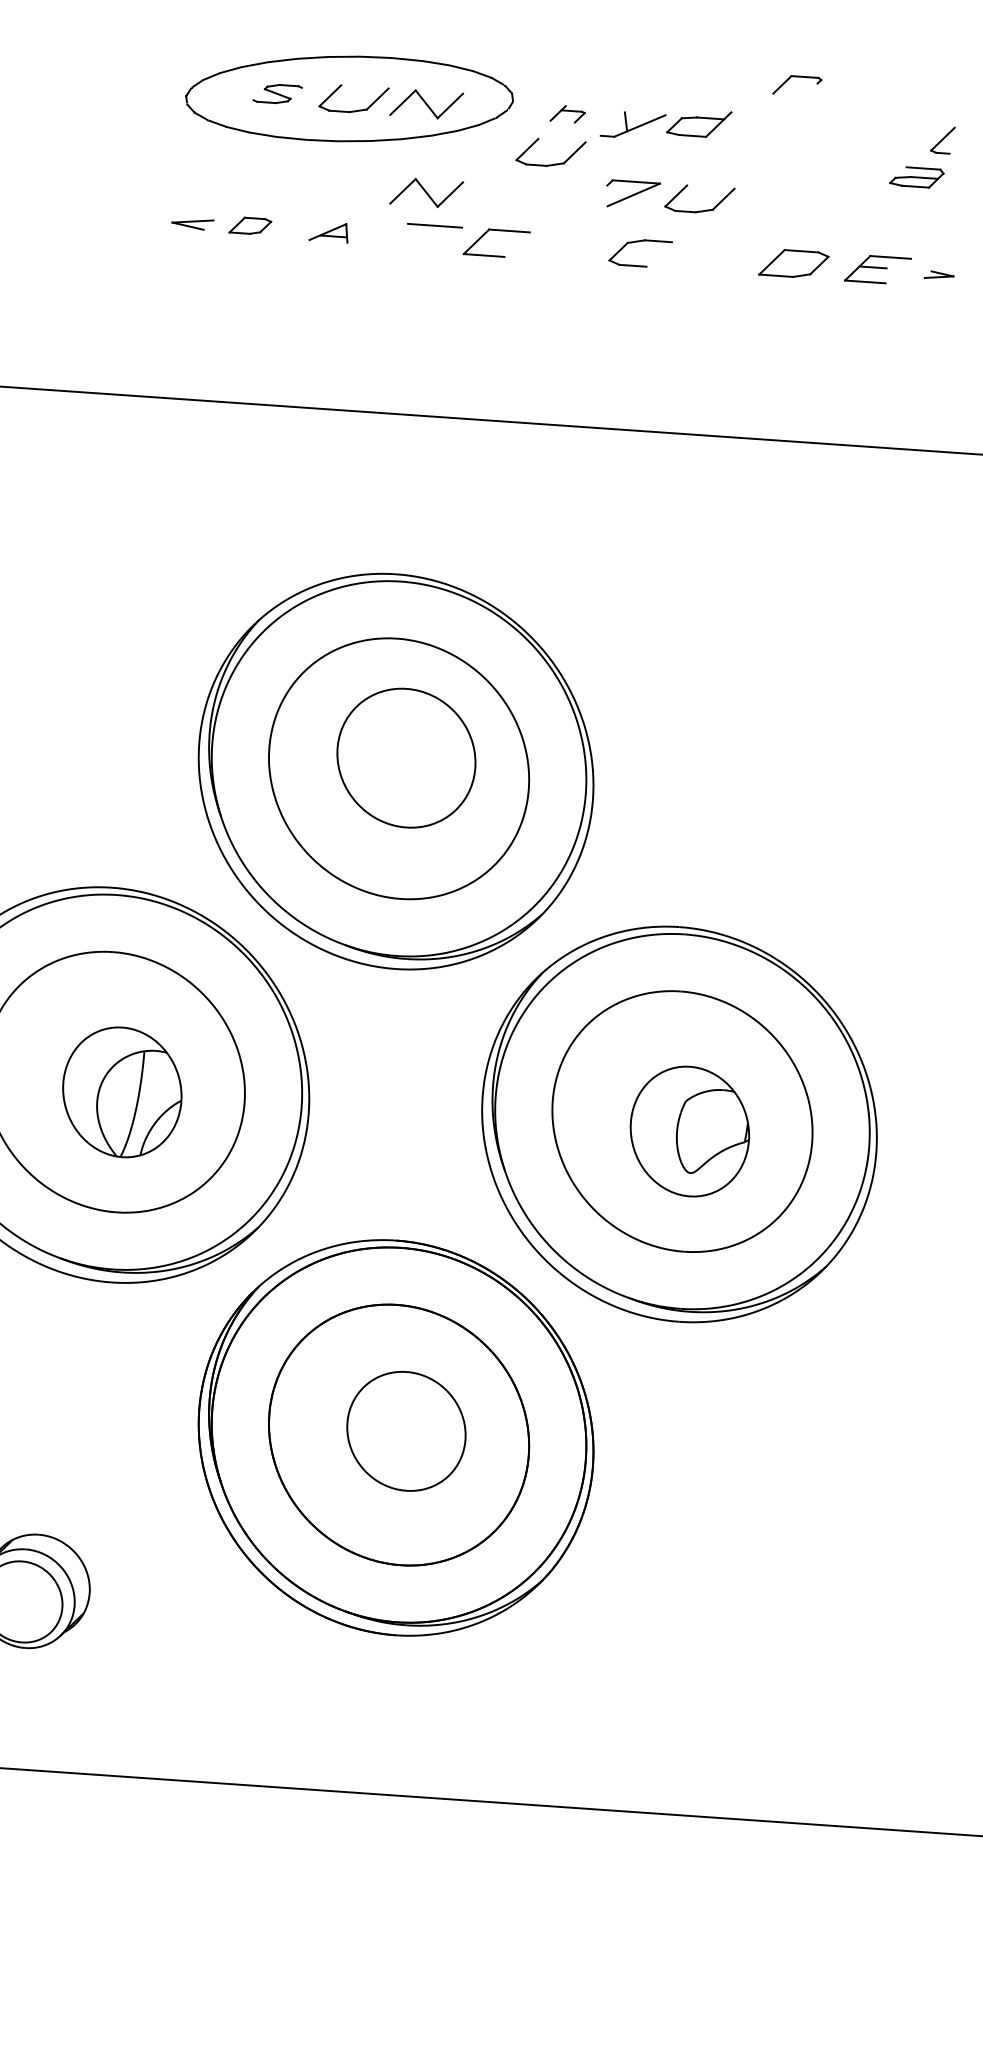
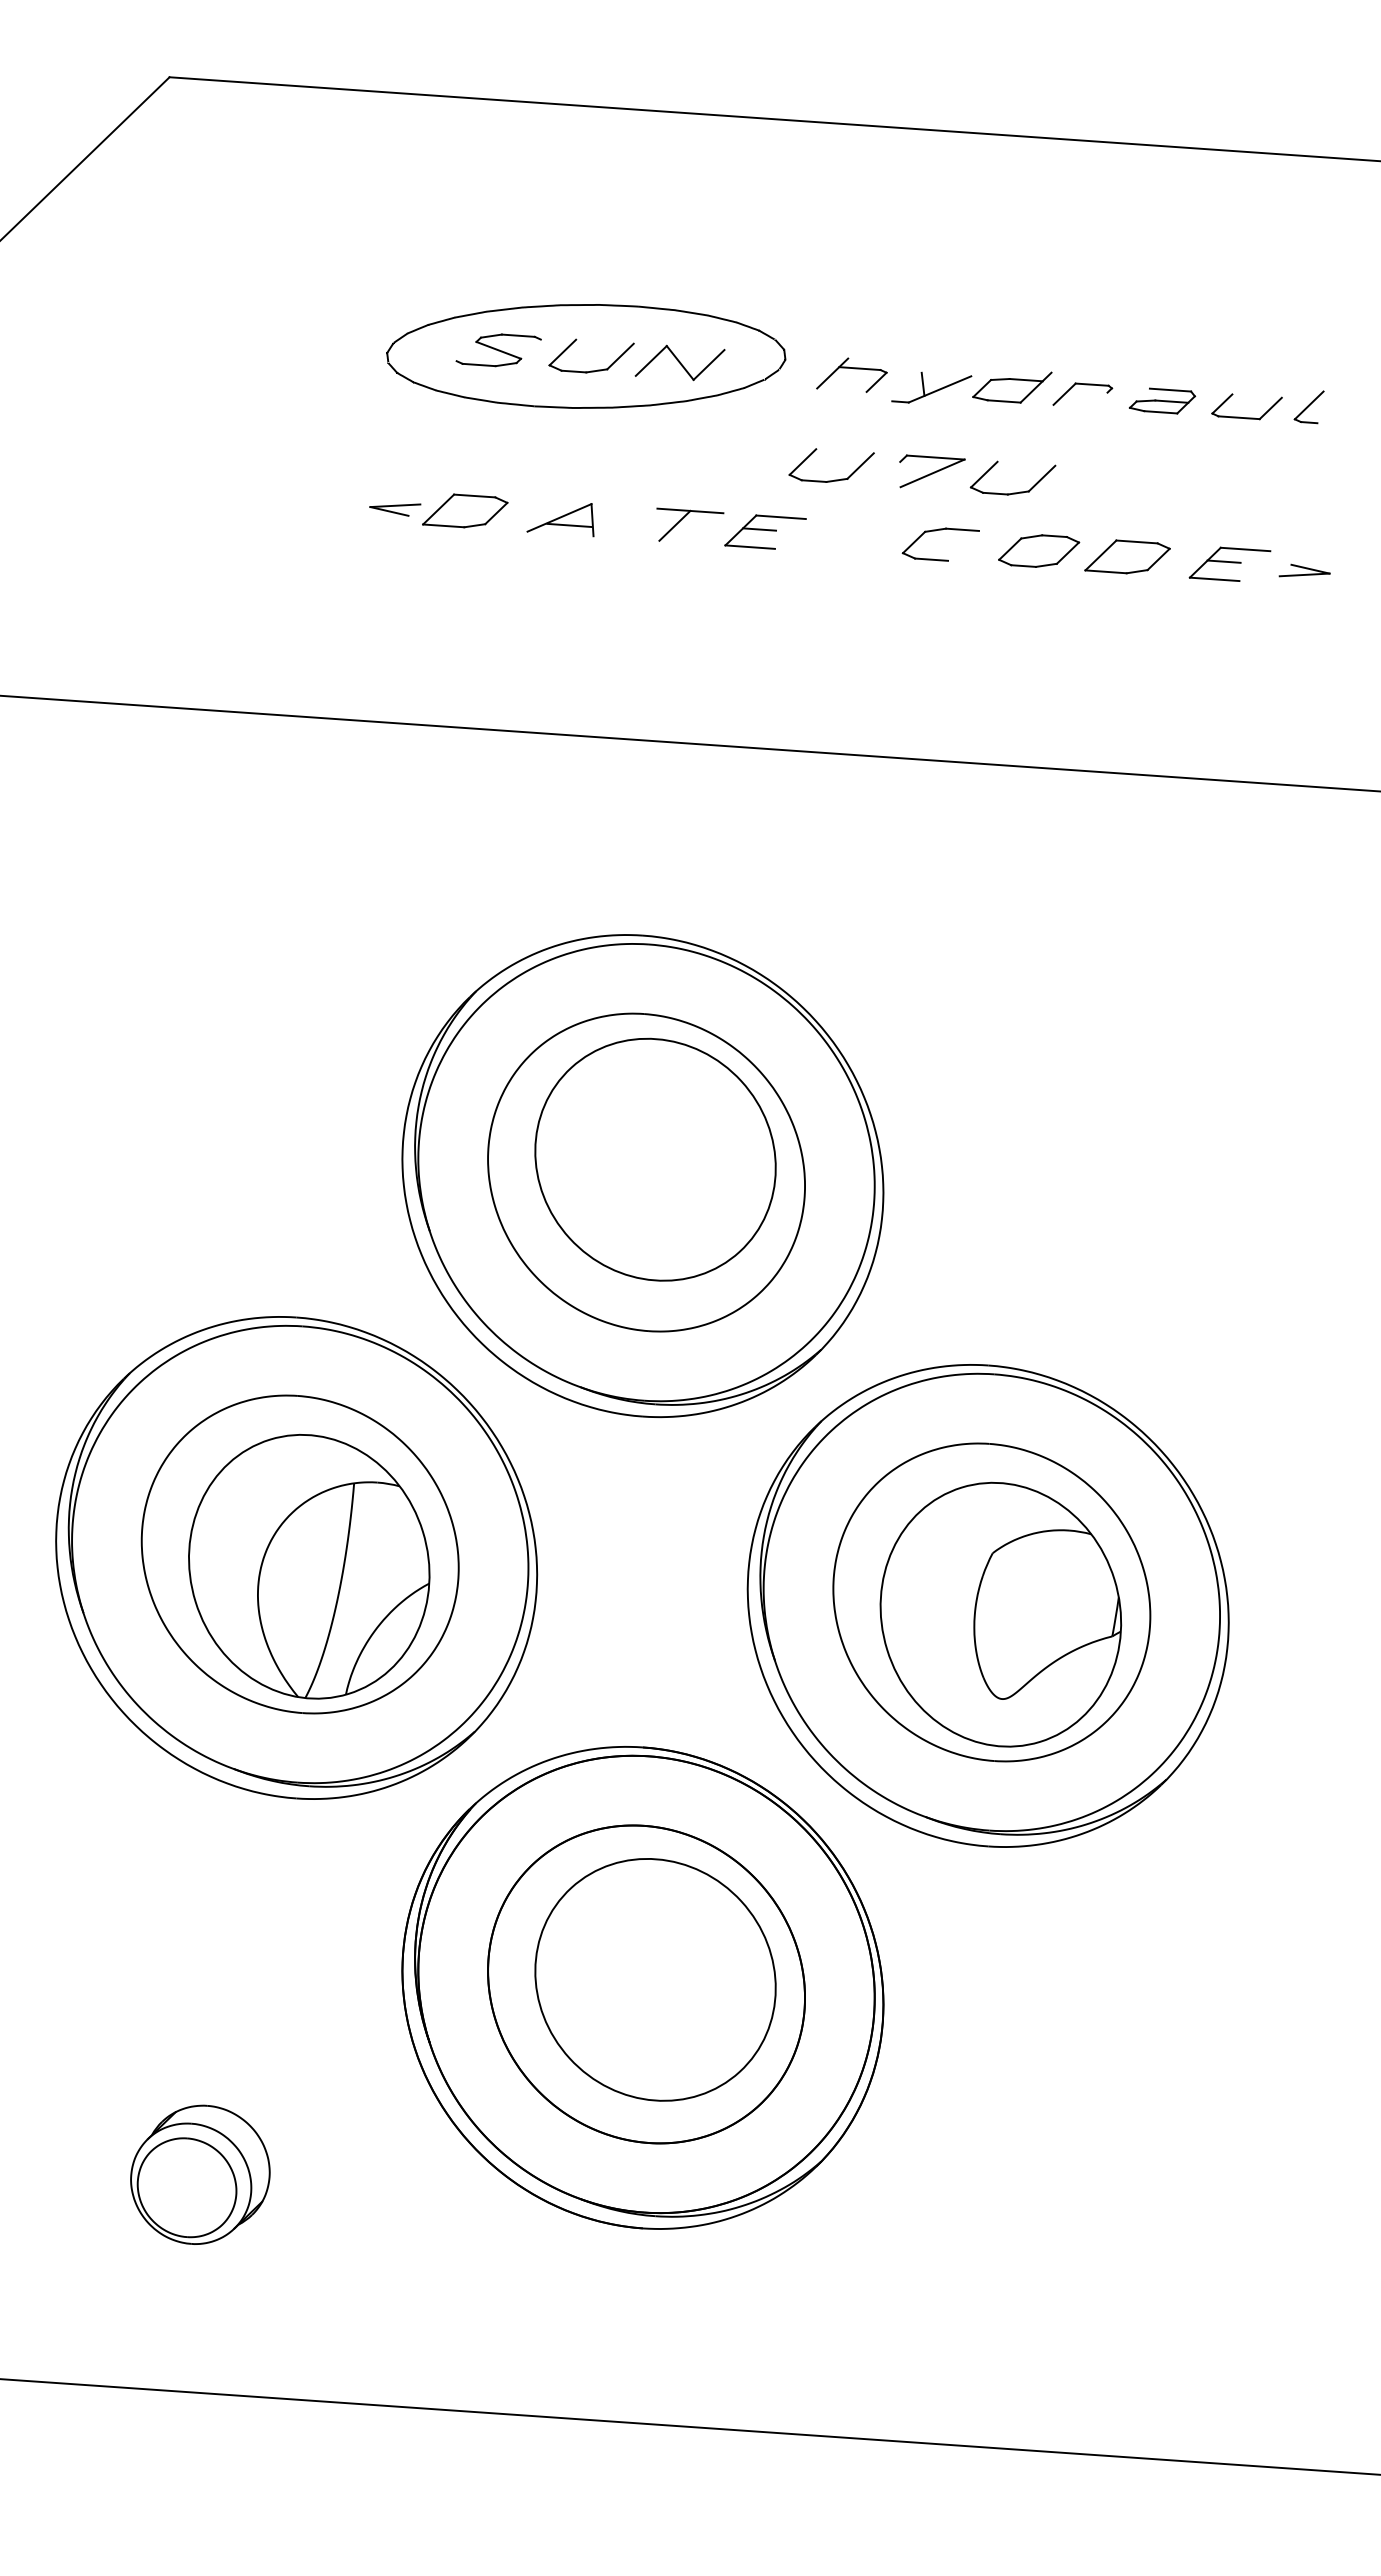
part: (798, 77) -> (1084, 385), moved
part: (277, 94) -> (498, 350), size x1.43
part: (567, 113) -> (851, 374), size x1.67
part: (891, 149) -> (1246, 417), added
part: (553, 163) -> (834, 479), moved
part: (916, 177) -> (1162, 400), moved
part: (426, 192) -> (679, 470), removed
part: (250, 225) -> (465, 510), size x1.67
part: (328, 233) -> (560, 520), size x1.43
line: (422, 237) -> (674, 525), added
line: (491, 241) -> (759, 529), added
part: (721, 258) -> (1039, 550), added
part: (939, 274) -> (1304, 570), size x1.43
part: (406, 758) -> (655, 1159), size x1.43
part: (122, 1092) -> (309, 1566), size x1.67
part: (689, 1131) -> (1000, 1614), size x1.67
part: (406, 1431) -> (655, 1979), size x1.67

